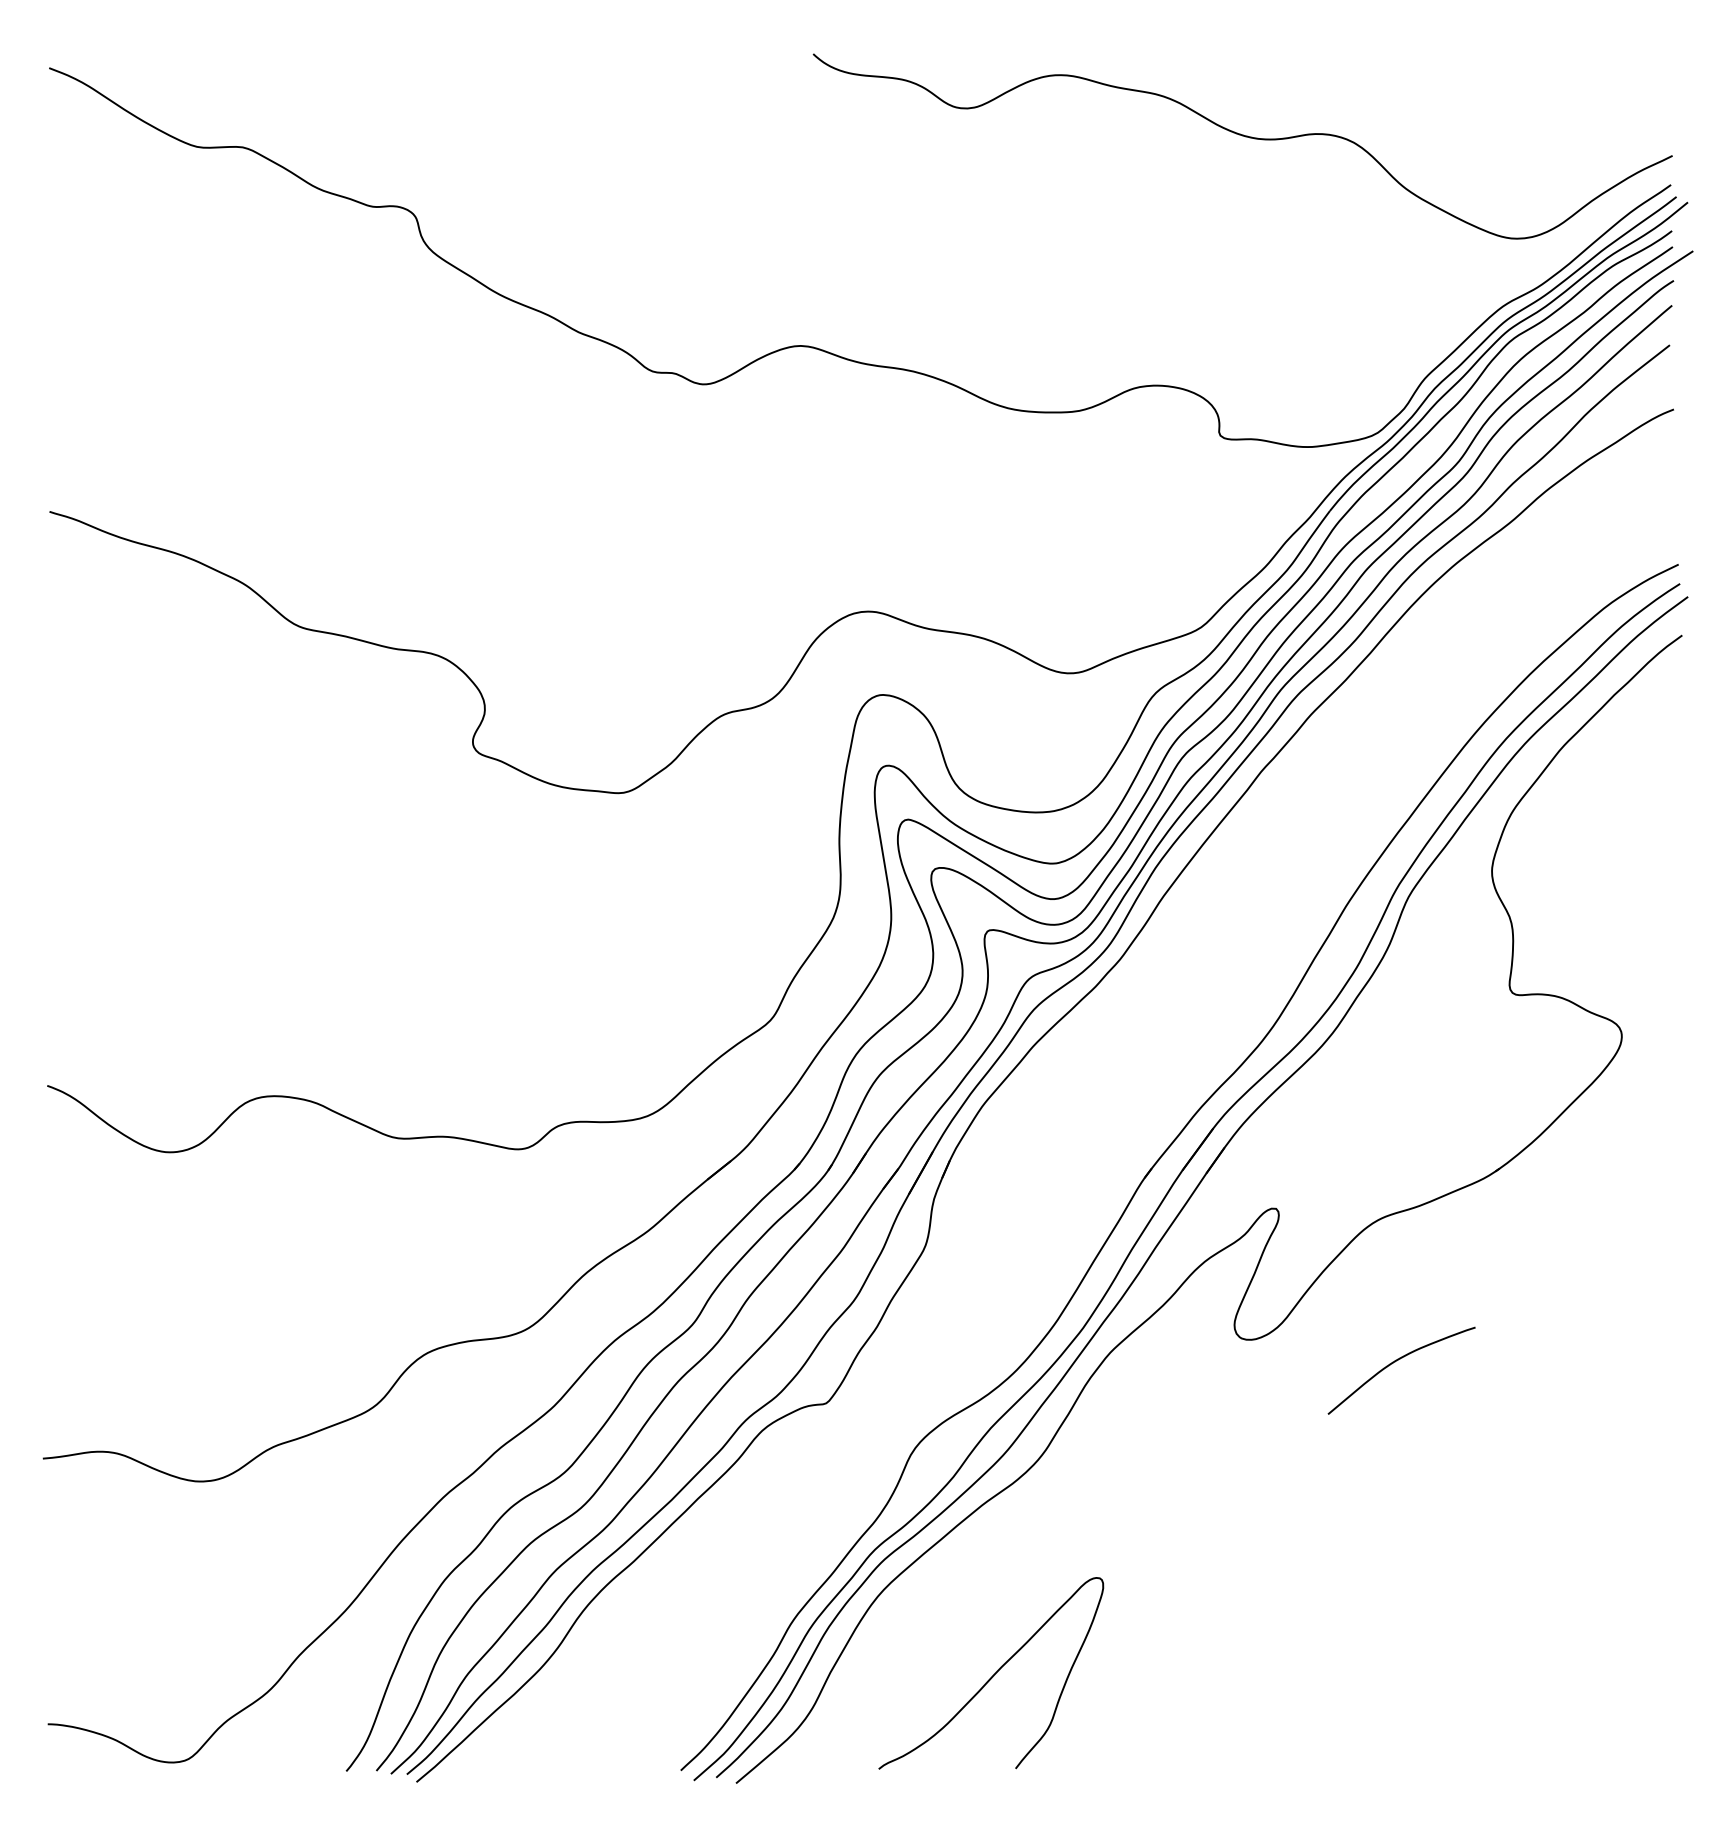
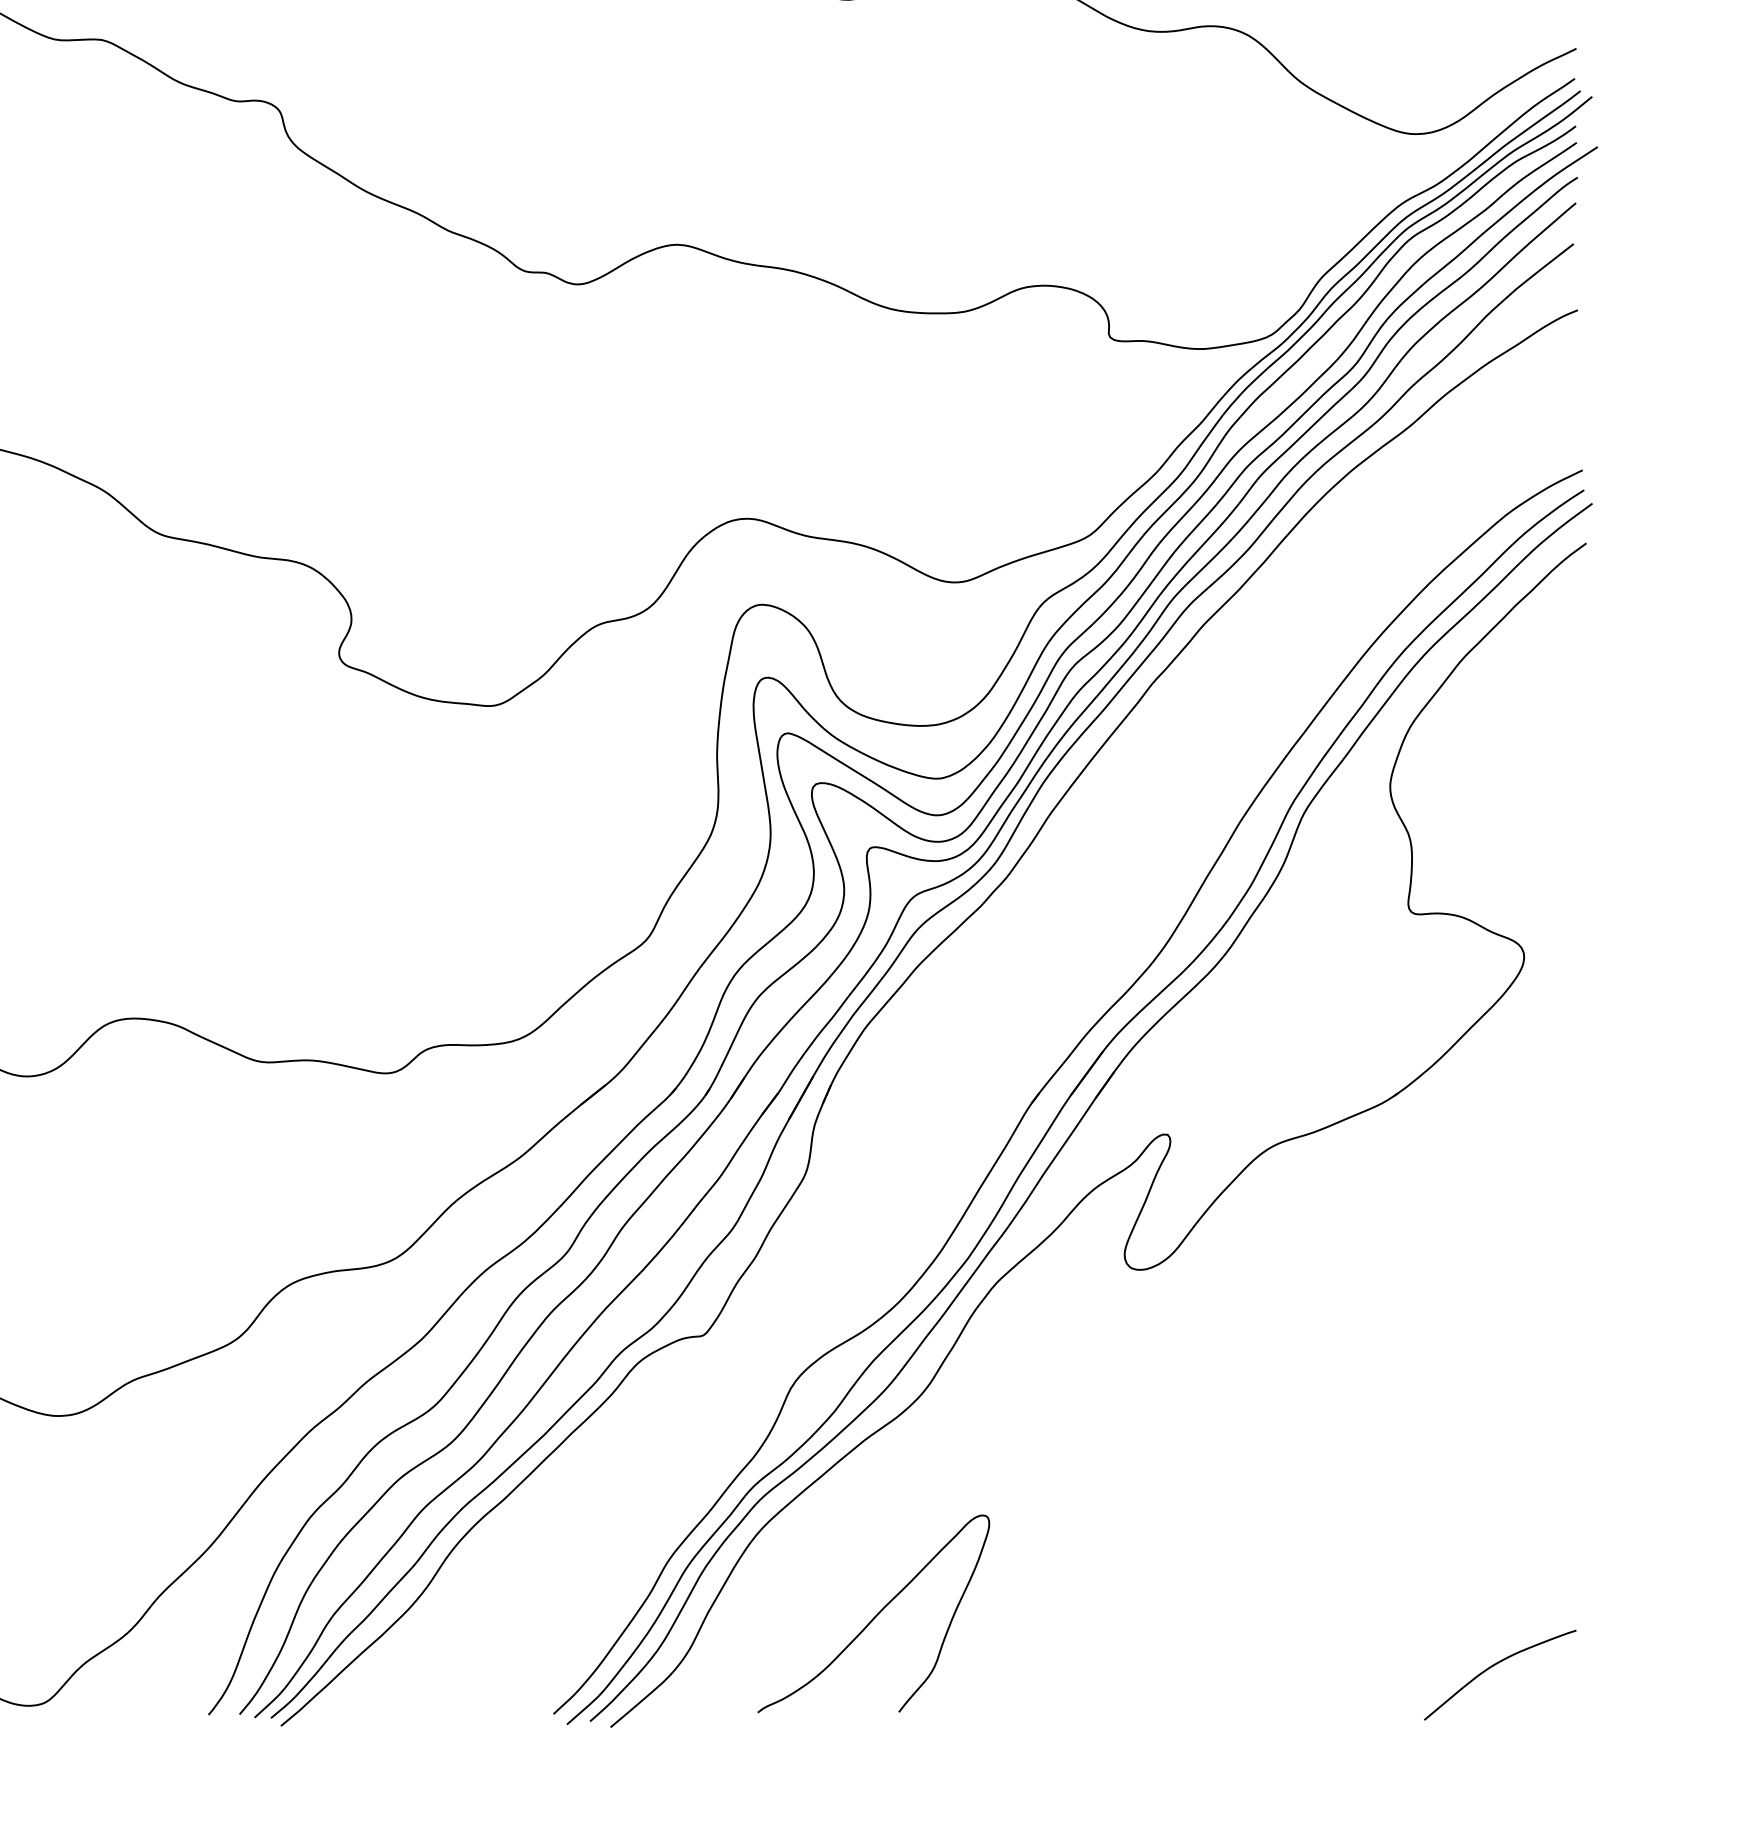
curve: (1395, 1362) -> (1493, 1666), moved

